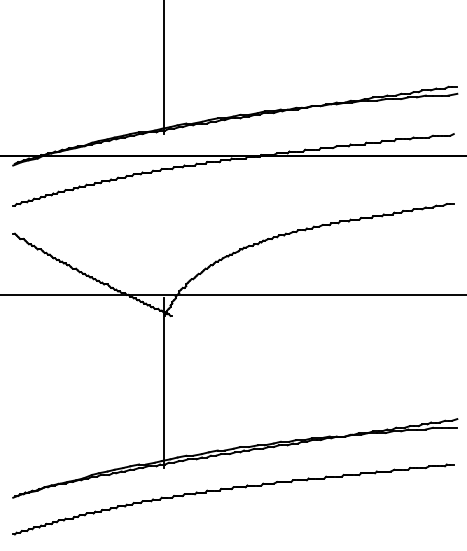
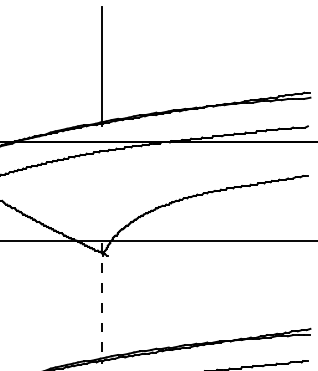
line: (163, 383) -> (101, 303), solid -> dashed

